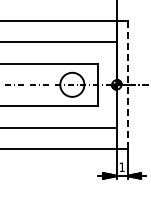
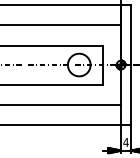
line: (127, 84) -> (131, 64), dashed -> solid
text: (122, 166) -> (126, 141), 1 -> 4

